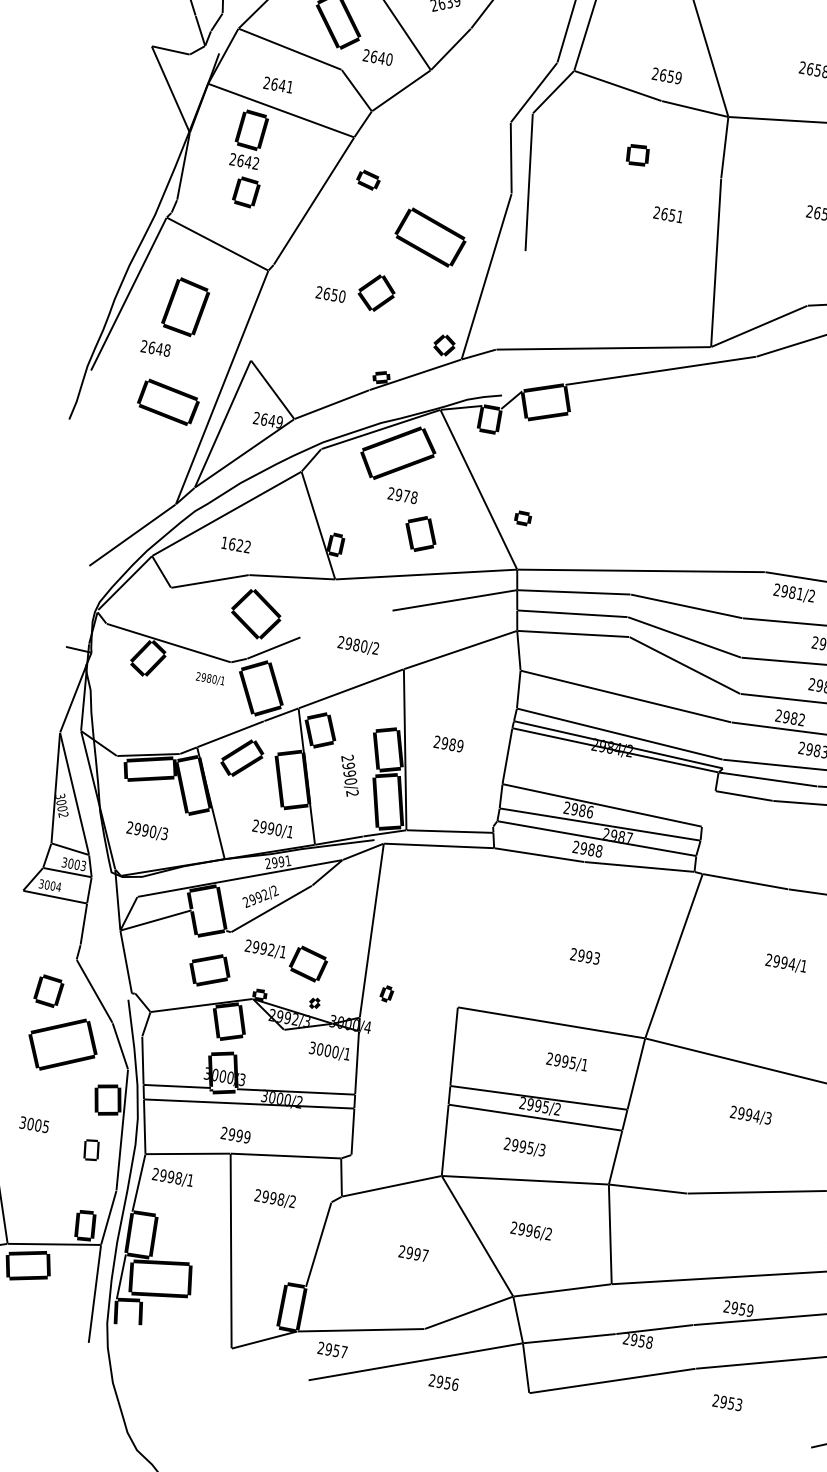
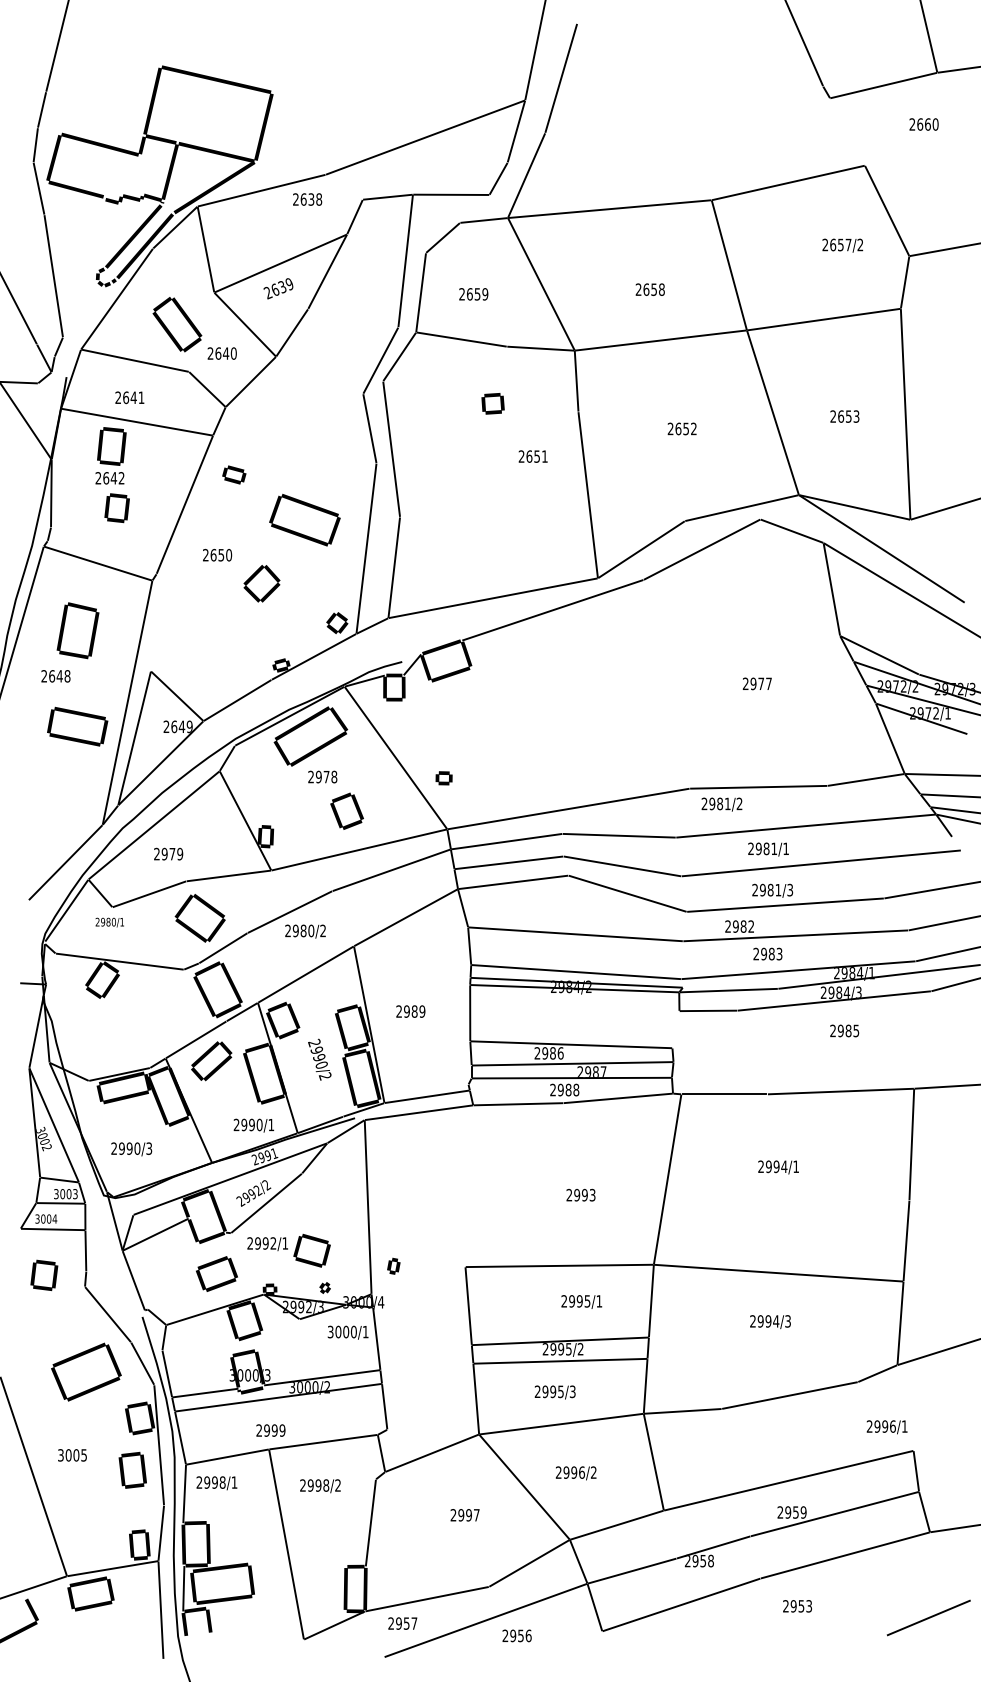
text: (666, 76) -> (473, 294), moved
text: (330, 294) -> (217, 555), moved
line: (510, 300) -> (393, 567), added
text: (236, 544) -> (168, 853), 1622 -> 2979
line: (346, 623) -> (289, 911), added
text: (210, 678) -> (109, 922), moved
part: (49, 990) -> (44, 1274), moved
part: (91, 1149) -> (132, 1469), size x1.67

